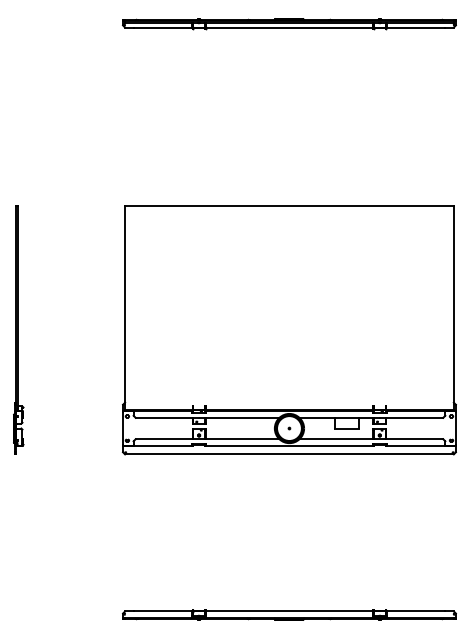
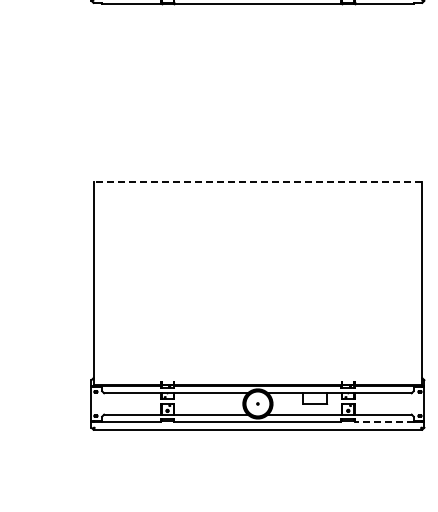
line: (288, 206) -> (256, 181), solid -> dashed
line: (415, 446) -> (383, 421), solid -> dashed

